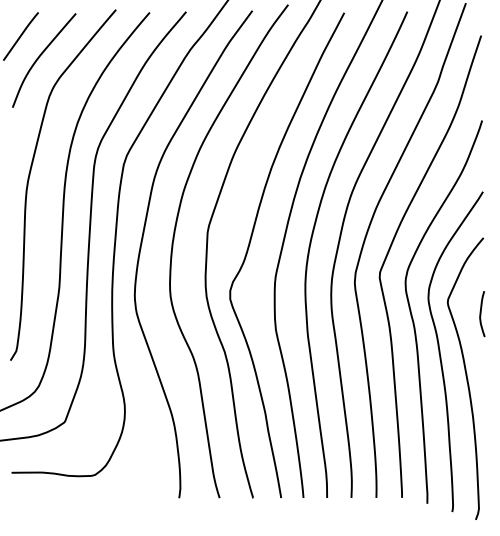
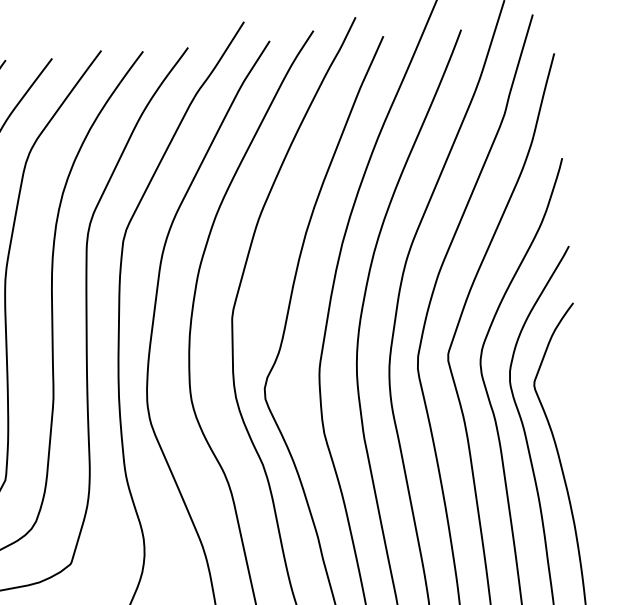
curve: (481, 314) -> (576, 397), removed

